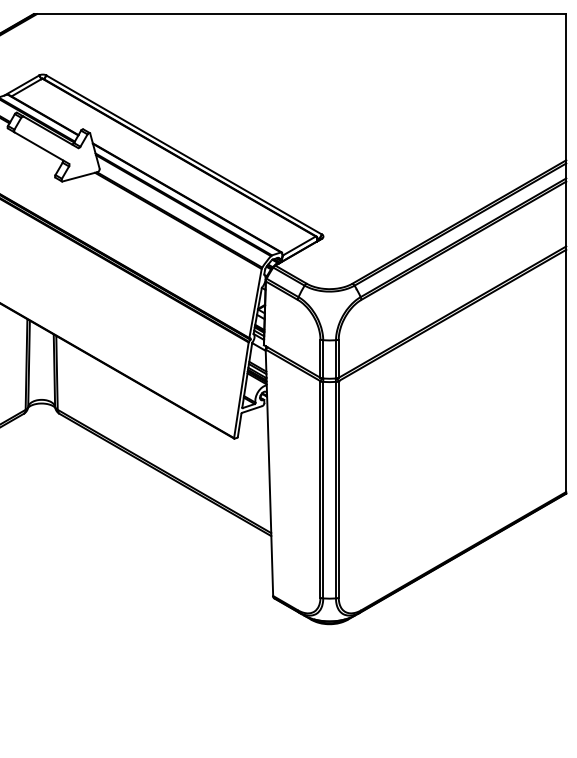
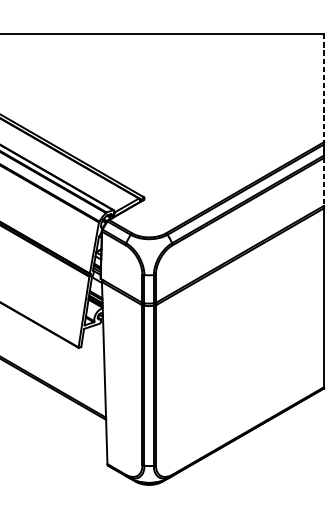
line: (566, 87) -> (324, 88), solid -> dashed
line: (566, 214) -> (324, 182), solid -> dashed

